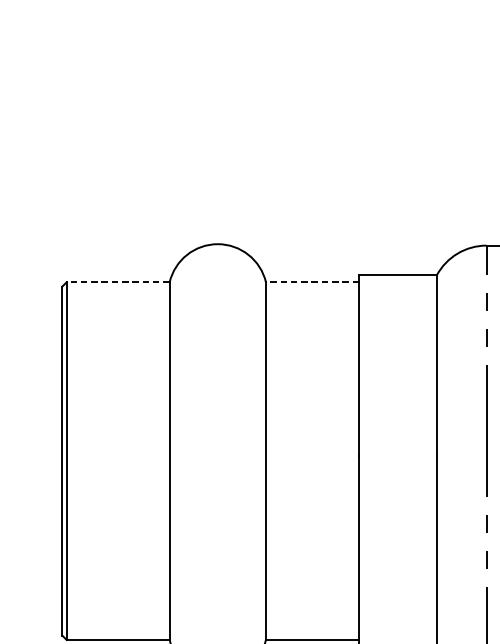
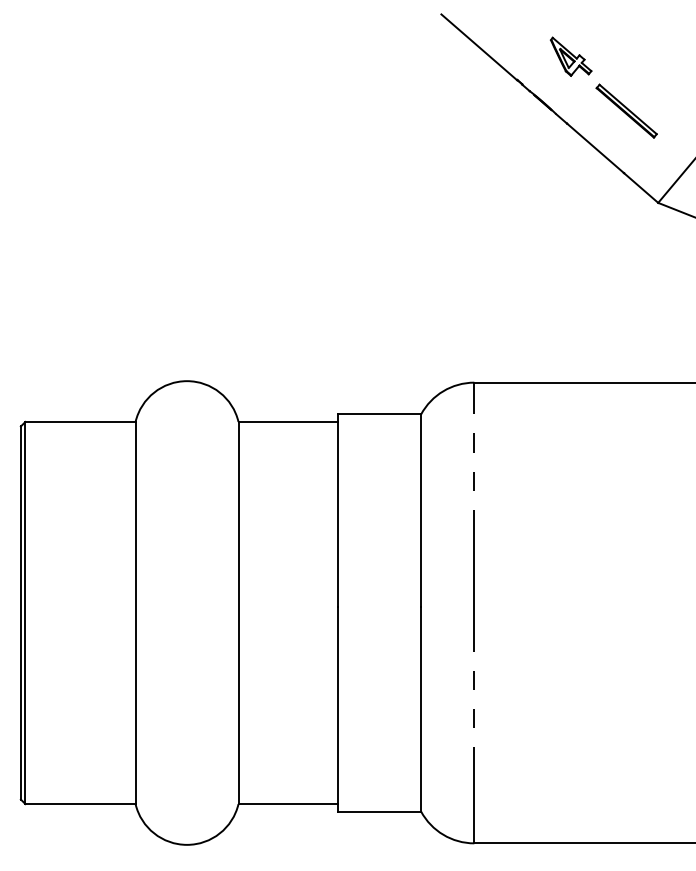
line: (118, 281) -> (80, 421), dashed -> solid
line: (312, 281) -> (288, 421), dashed -> solid

